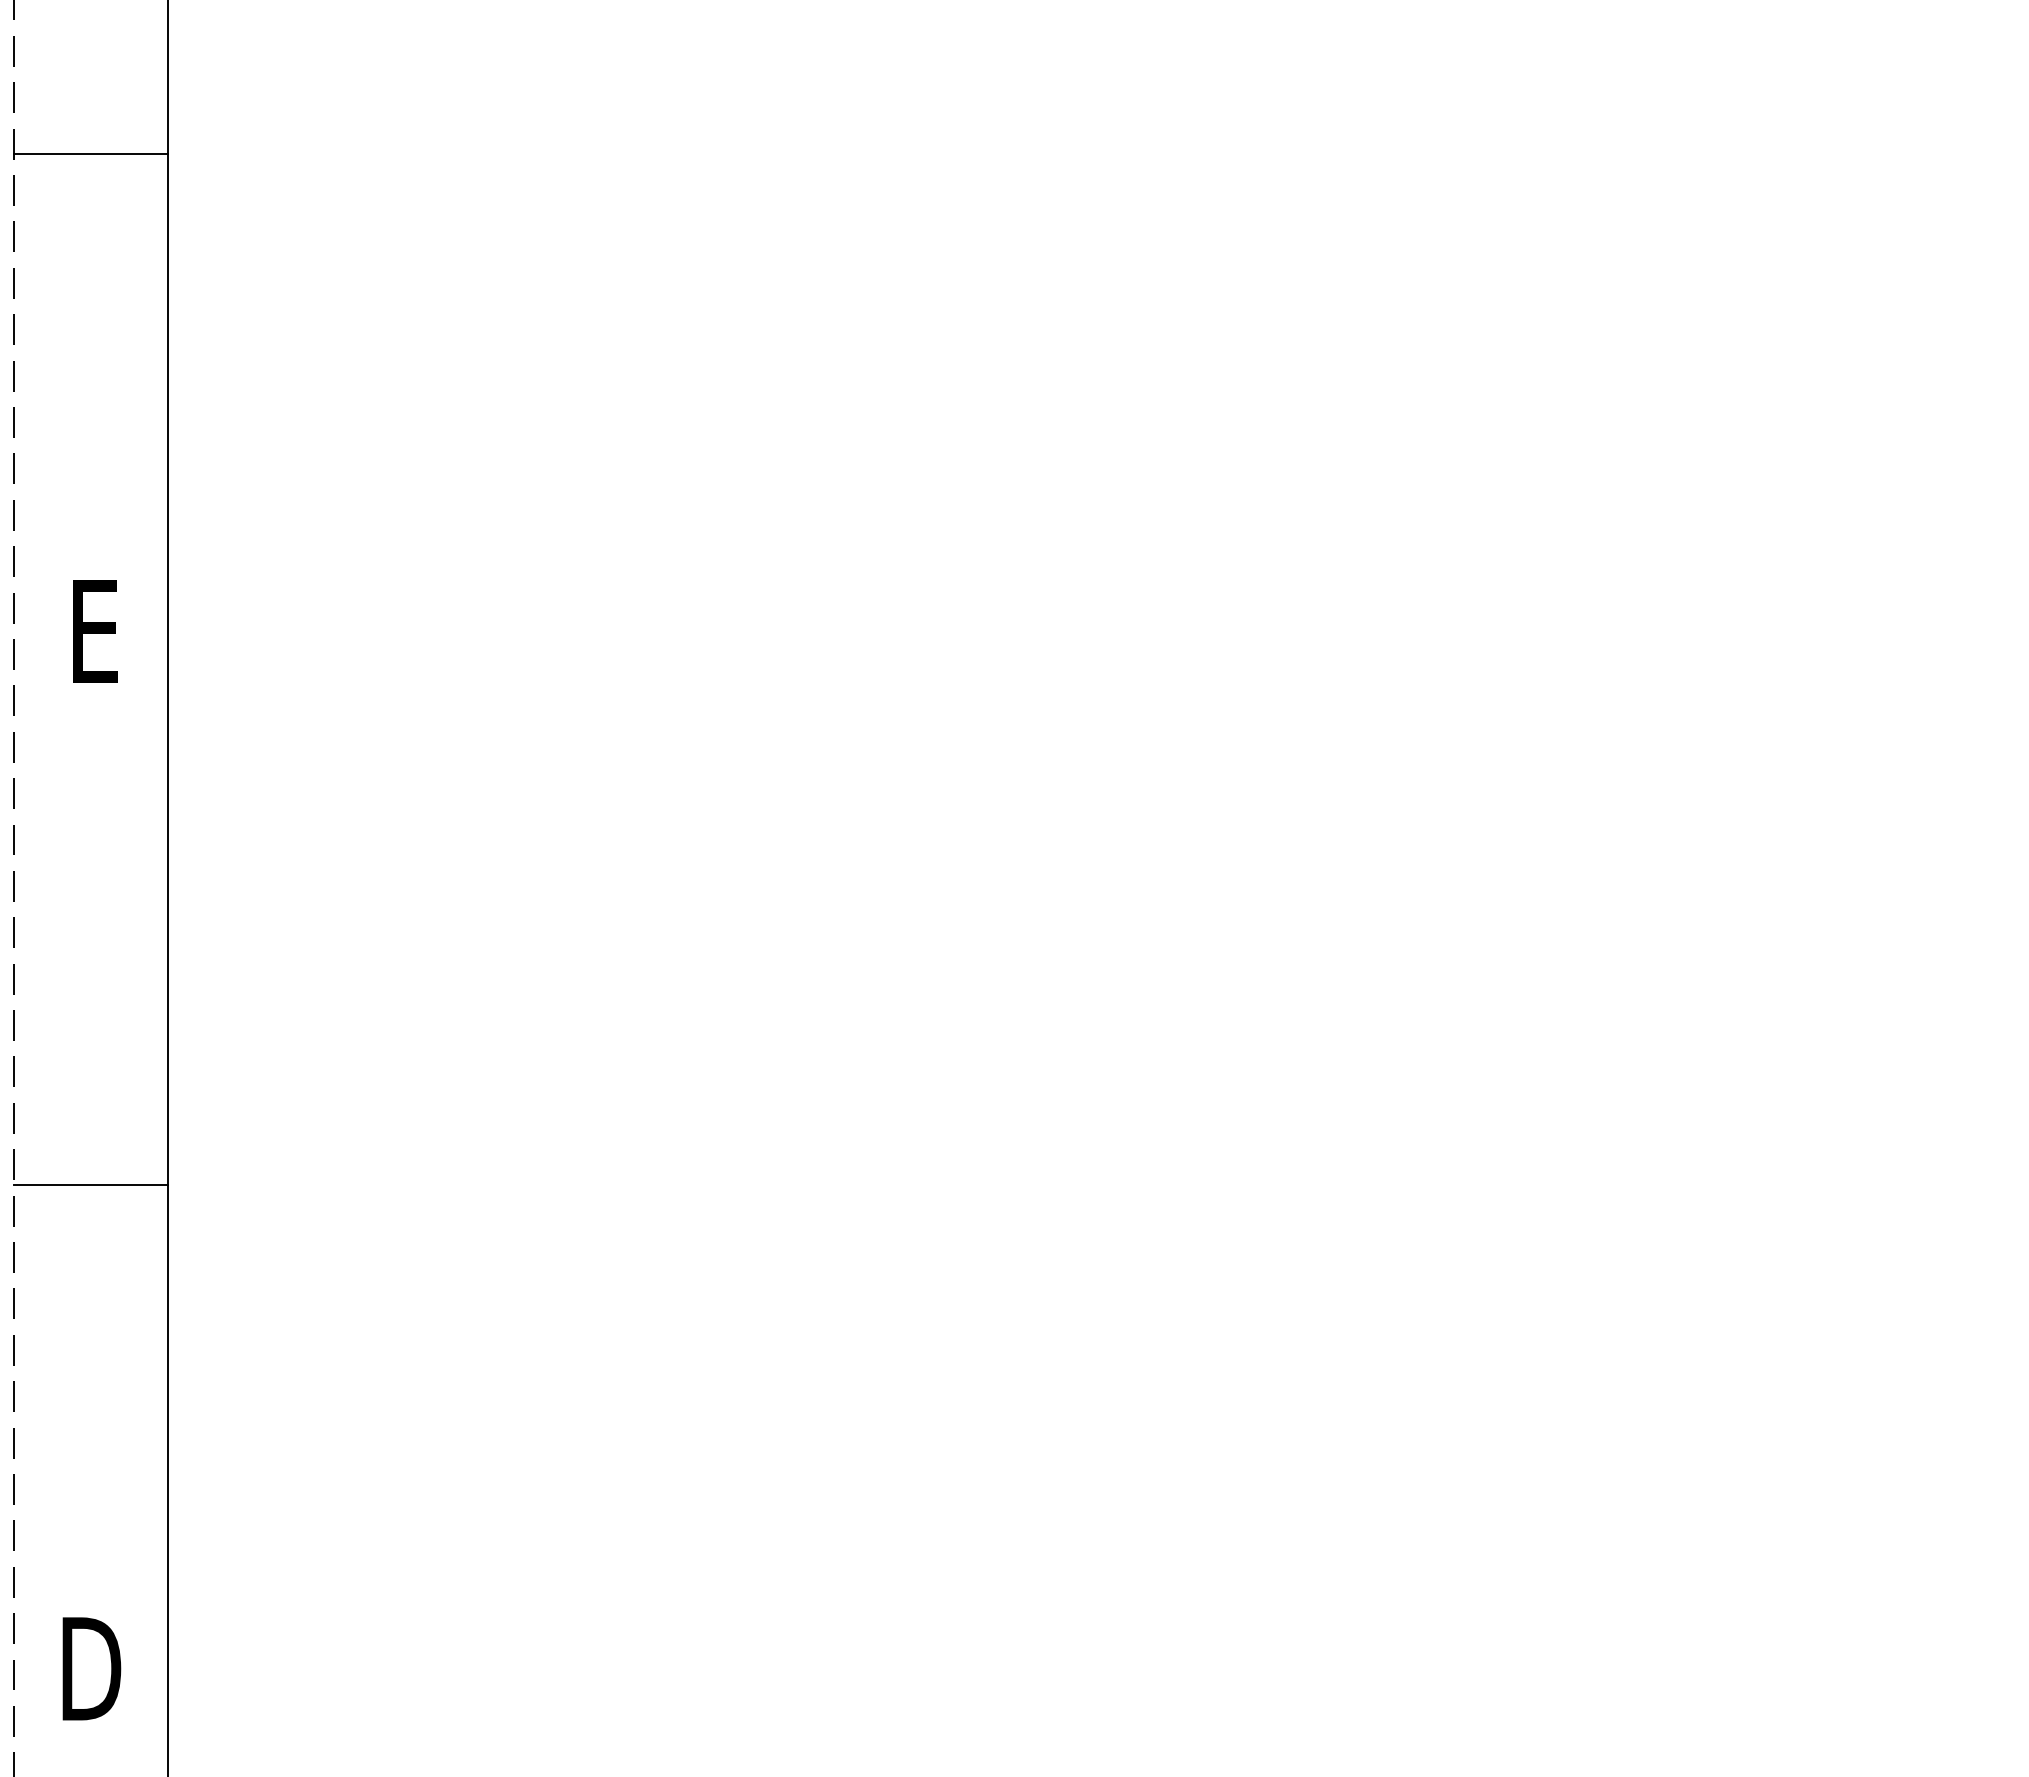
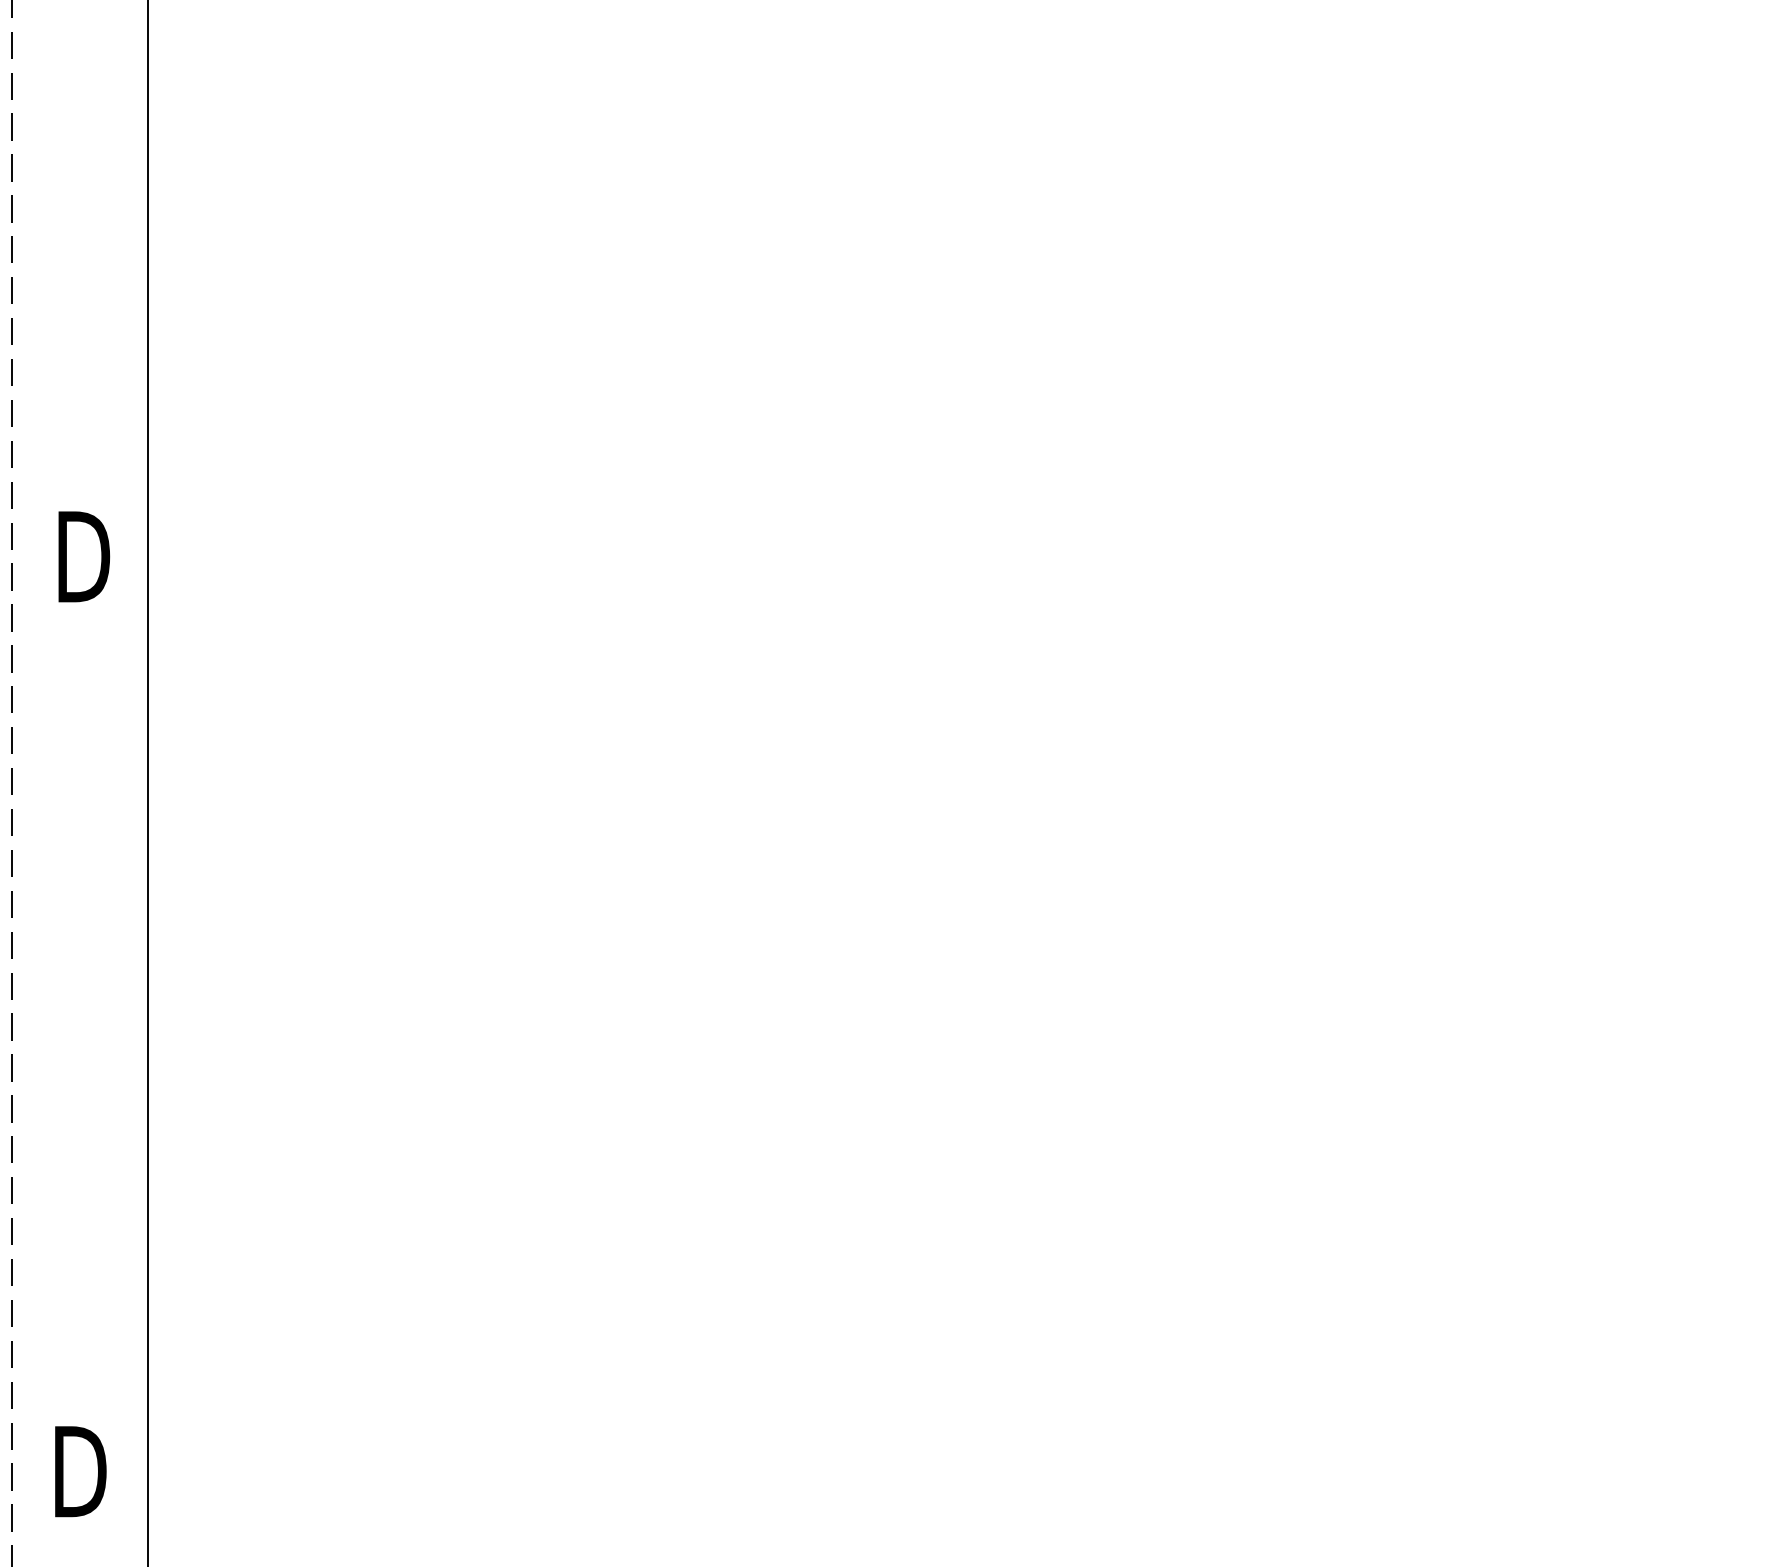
line: (90, 154) -> (79, 136), removed
text: (95, 631) -> (84, 556), E -> D
line: (90, 1185) -> (79, 1045), removed

